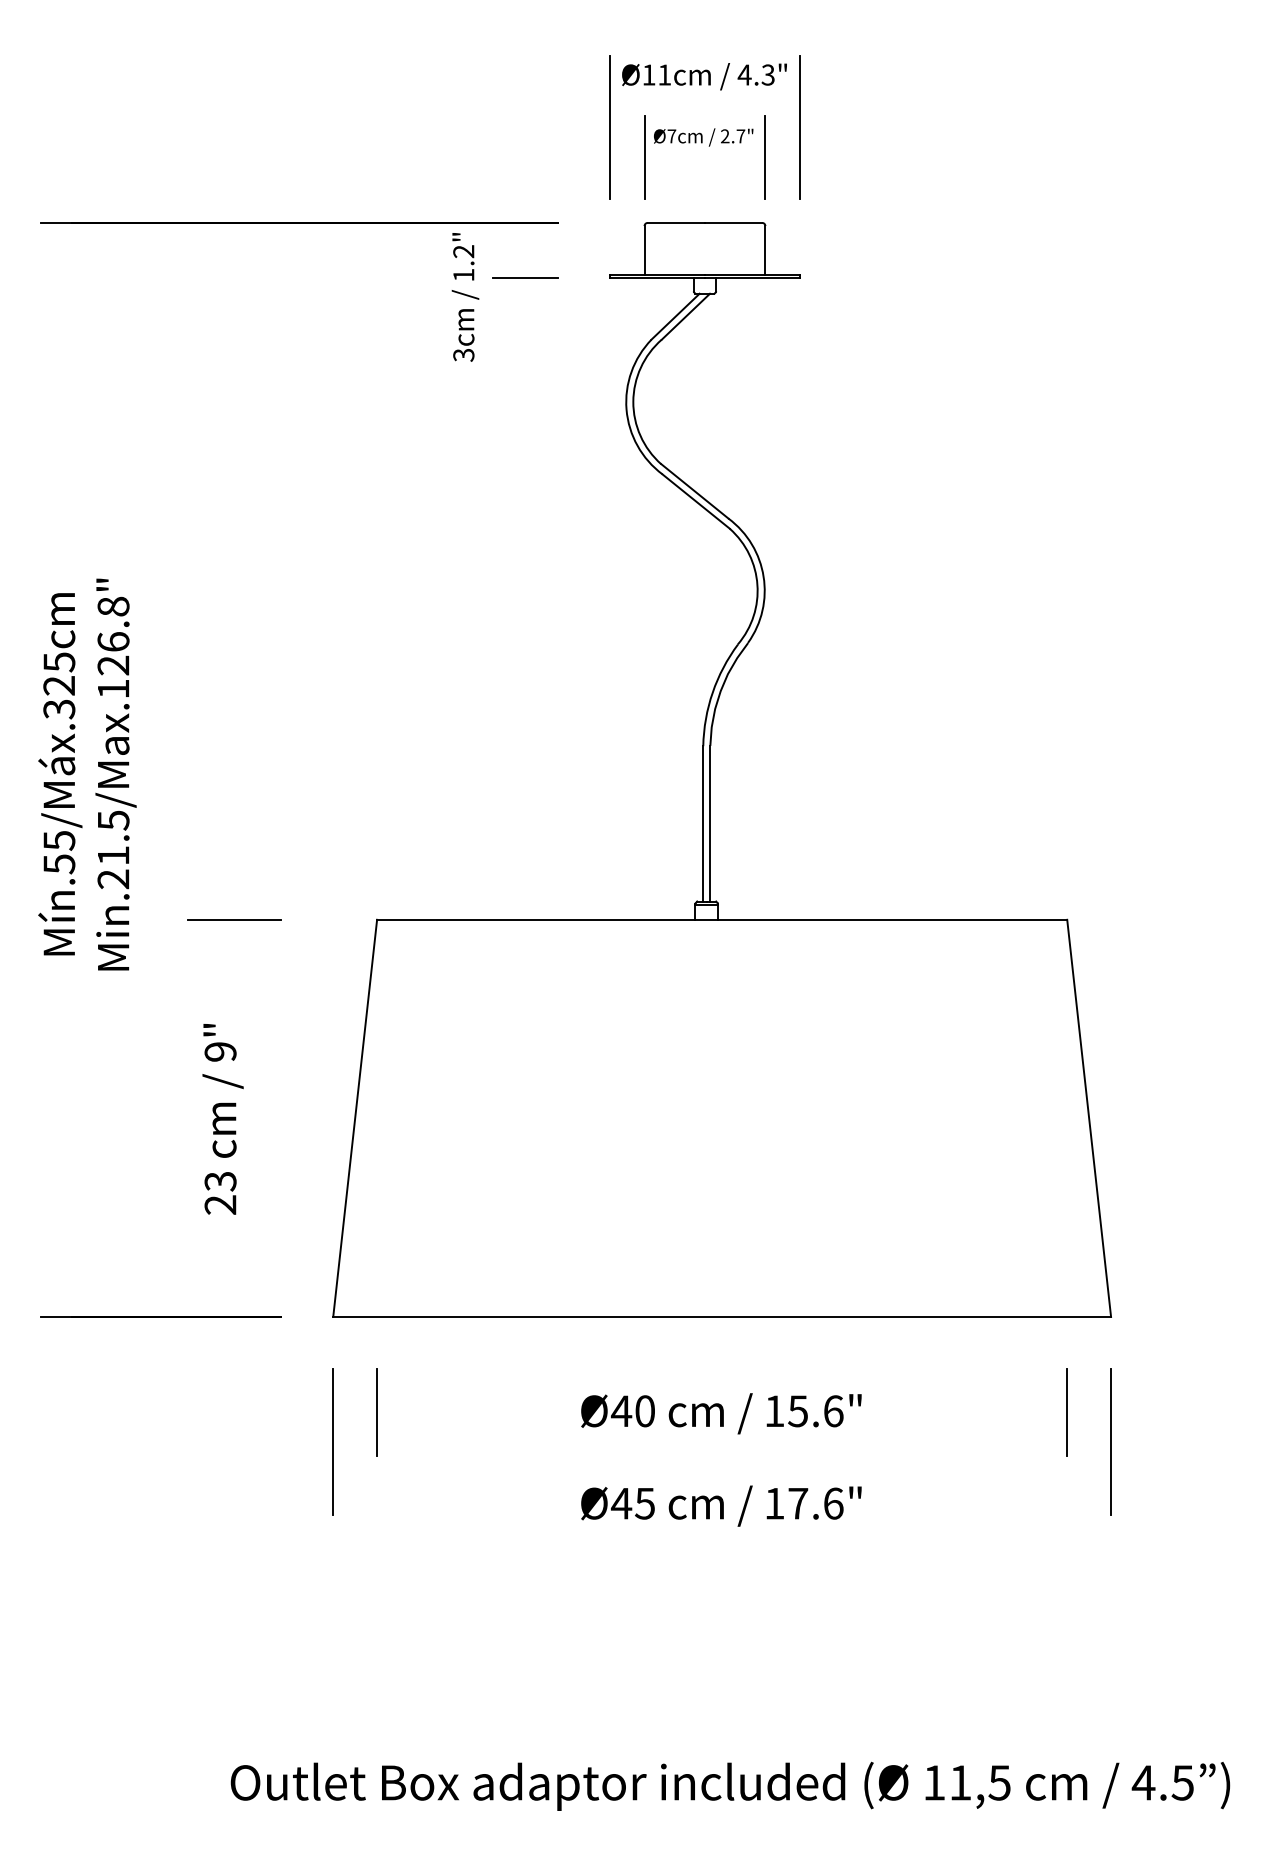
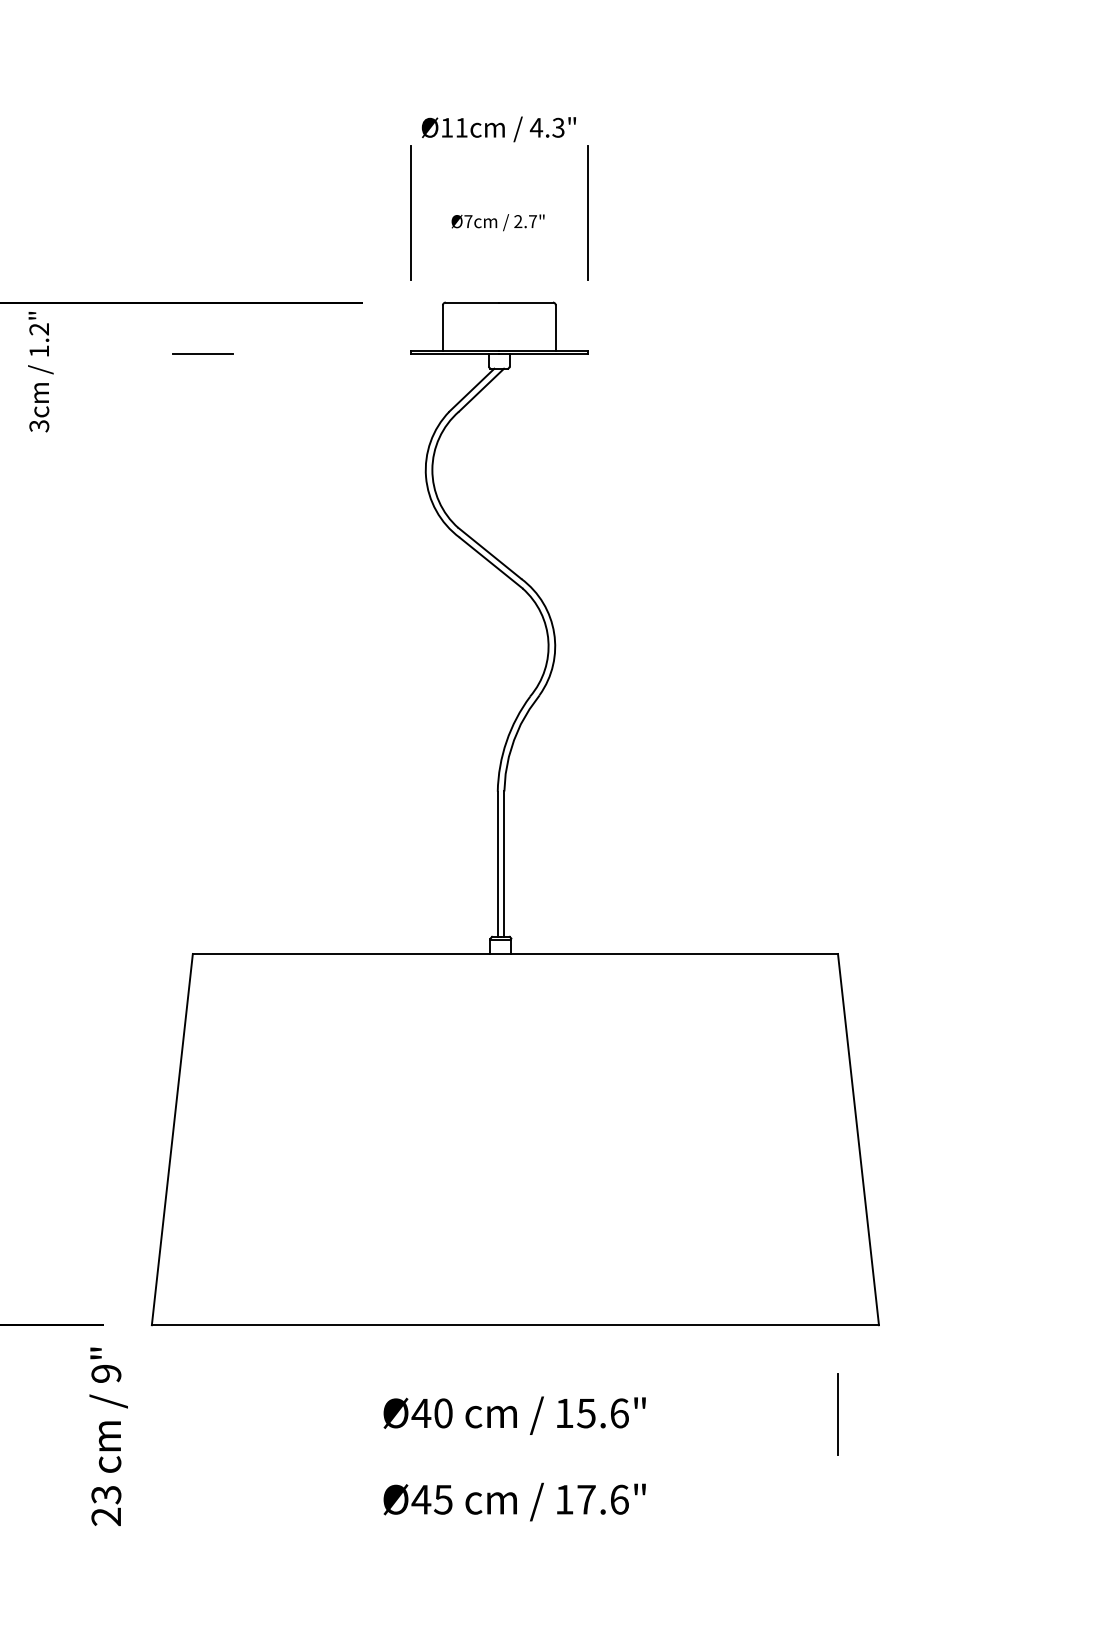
text: (704, 76) -> (498, 129), moved
line: (644, 157) -> (442, 241), removed
line: (765, 157) -> (555, 241), removed
line: (525, 277) -> (202, 353), moved
text: (465, 297) -> (40, 372), moved
line: (234, 919) -> (59, 953), removed
text: (222, 1119) -> (108, 1436), moved
line: (377, 1411) -> (193, 1413), removed
line: (333, 1441) -> (152, 1441), removed
line: (1111, 1441) -> (879, 1441), removed

